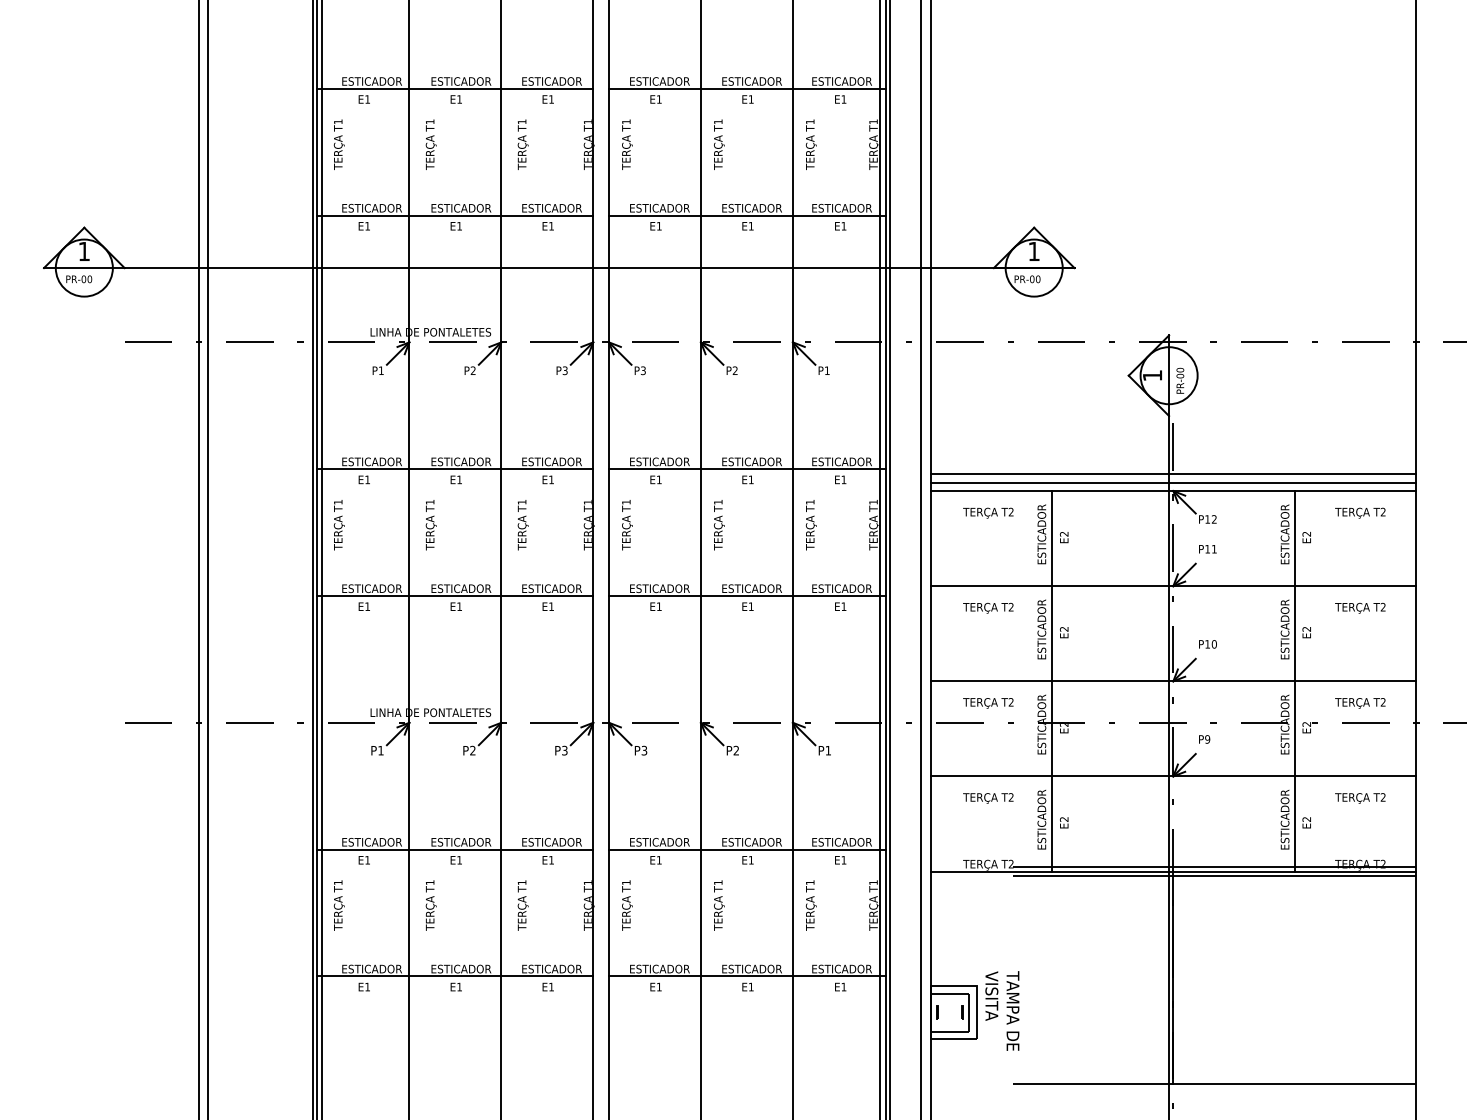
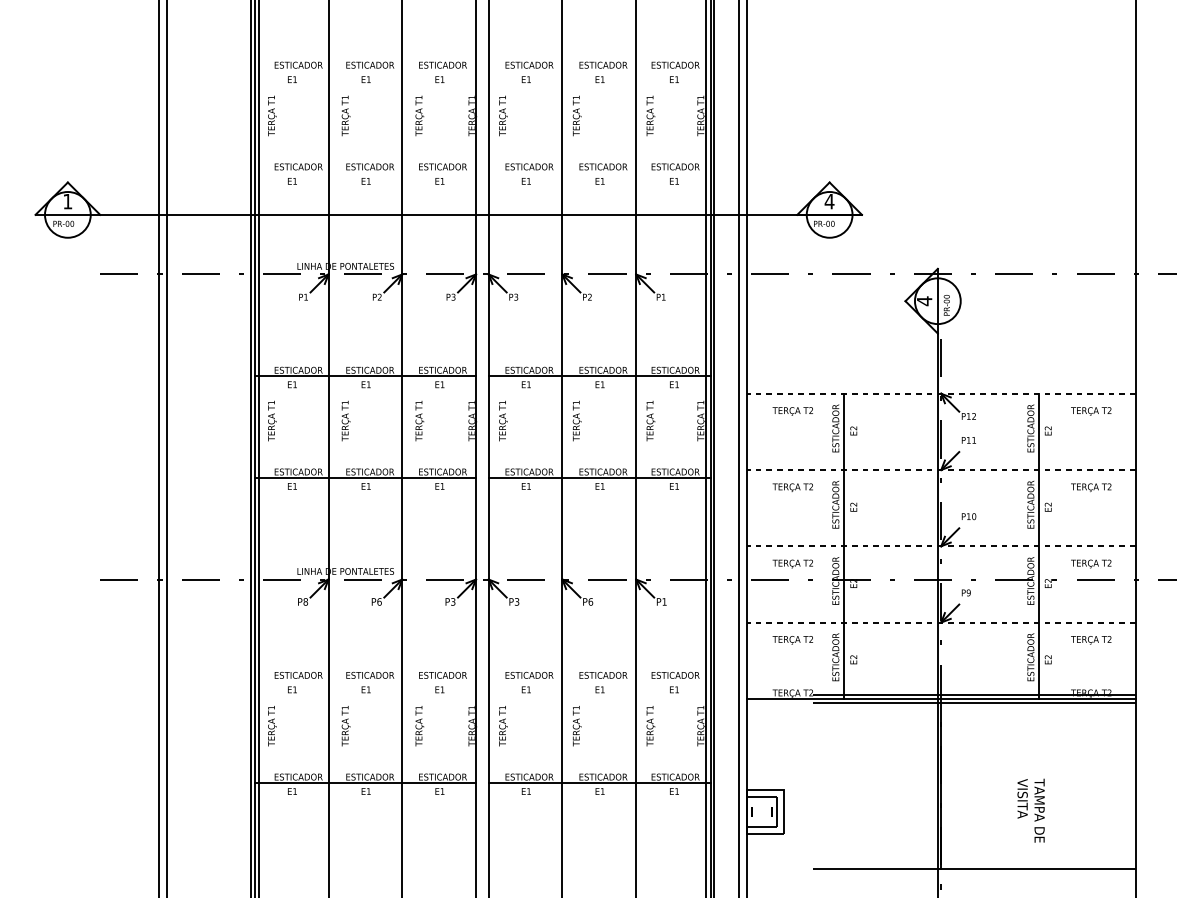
line: (455, 88) -> (365, 70), removed
line: (747, 88) -> (599, 70), removed
line: (455, 215) -> (365, 172), removed
line: (747, 215) -> (599, 172), removed
text: (1033, 251) -> (829, 201), 1 -> 4
text: (1152, 375) -> (924, 301), 1 -> 4
line: (1172, 473) -> (940, 379), removed
line: (1172, 483) -> (940, 387), removed
line: (1173, 491) -> (941, 394), solid -> dashed
line: (1173, 586) -> (941, 470), solid -> dashed
line: (1173, 681) -> (941, 546), solid -> dashed
text: (380, 750) -> (305, 601), P1 -> P8
text: (472, 750) -> (379, 601), P2 -> P6
text: (736, 750) -> (590, 601), P2 -> P6
line: (1173, 776) -> (941, 622), solid -> dashed
line: (455, 849) -> (365, 681), removed
line: (747, 849) -> (599, 681), removed
text: (1002, 1010) -> (1031, 810), moved

